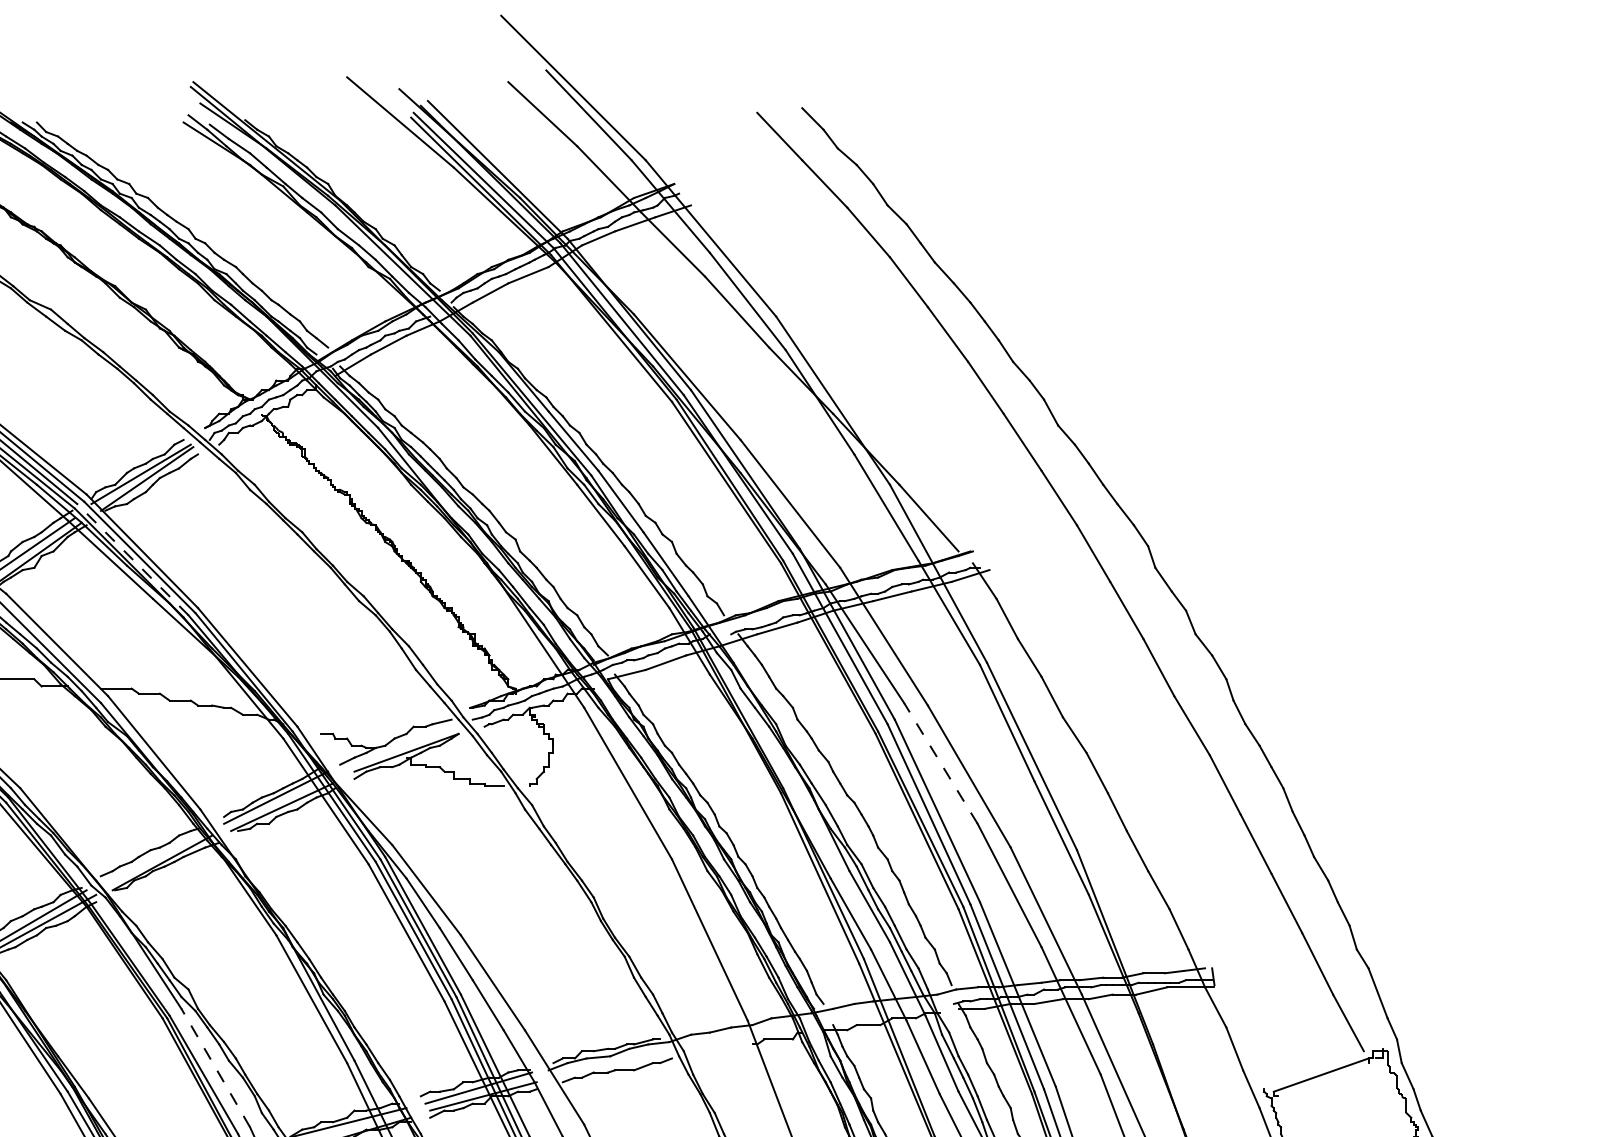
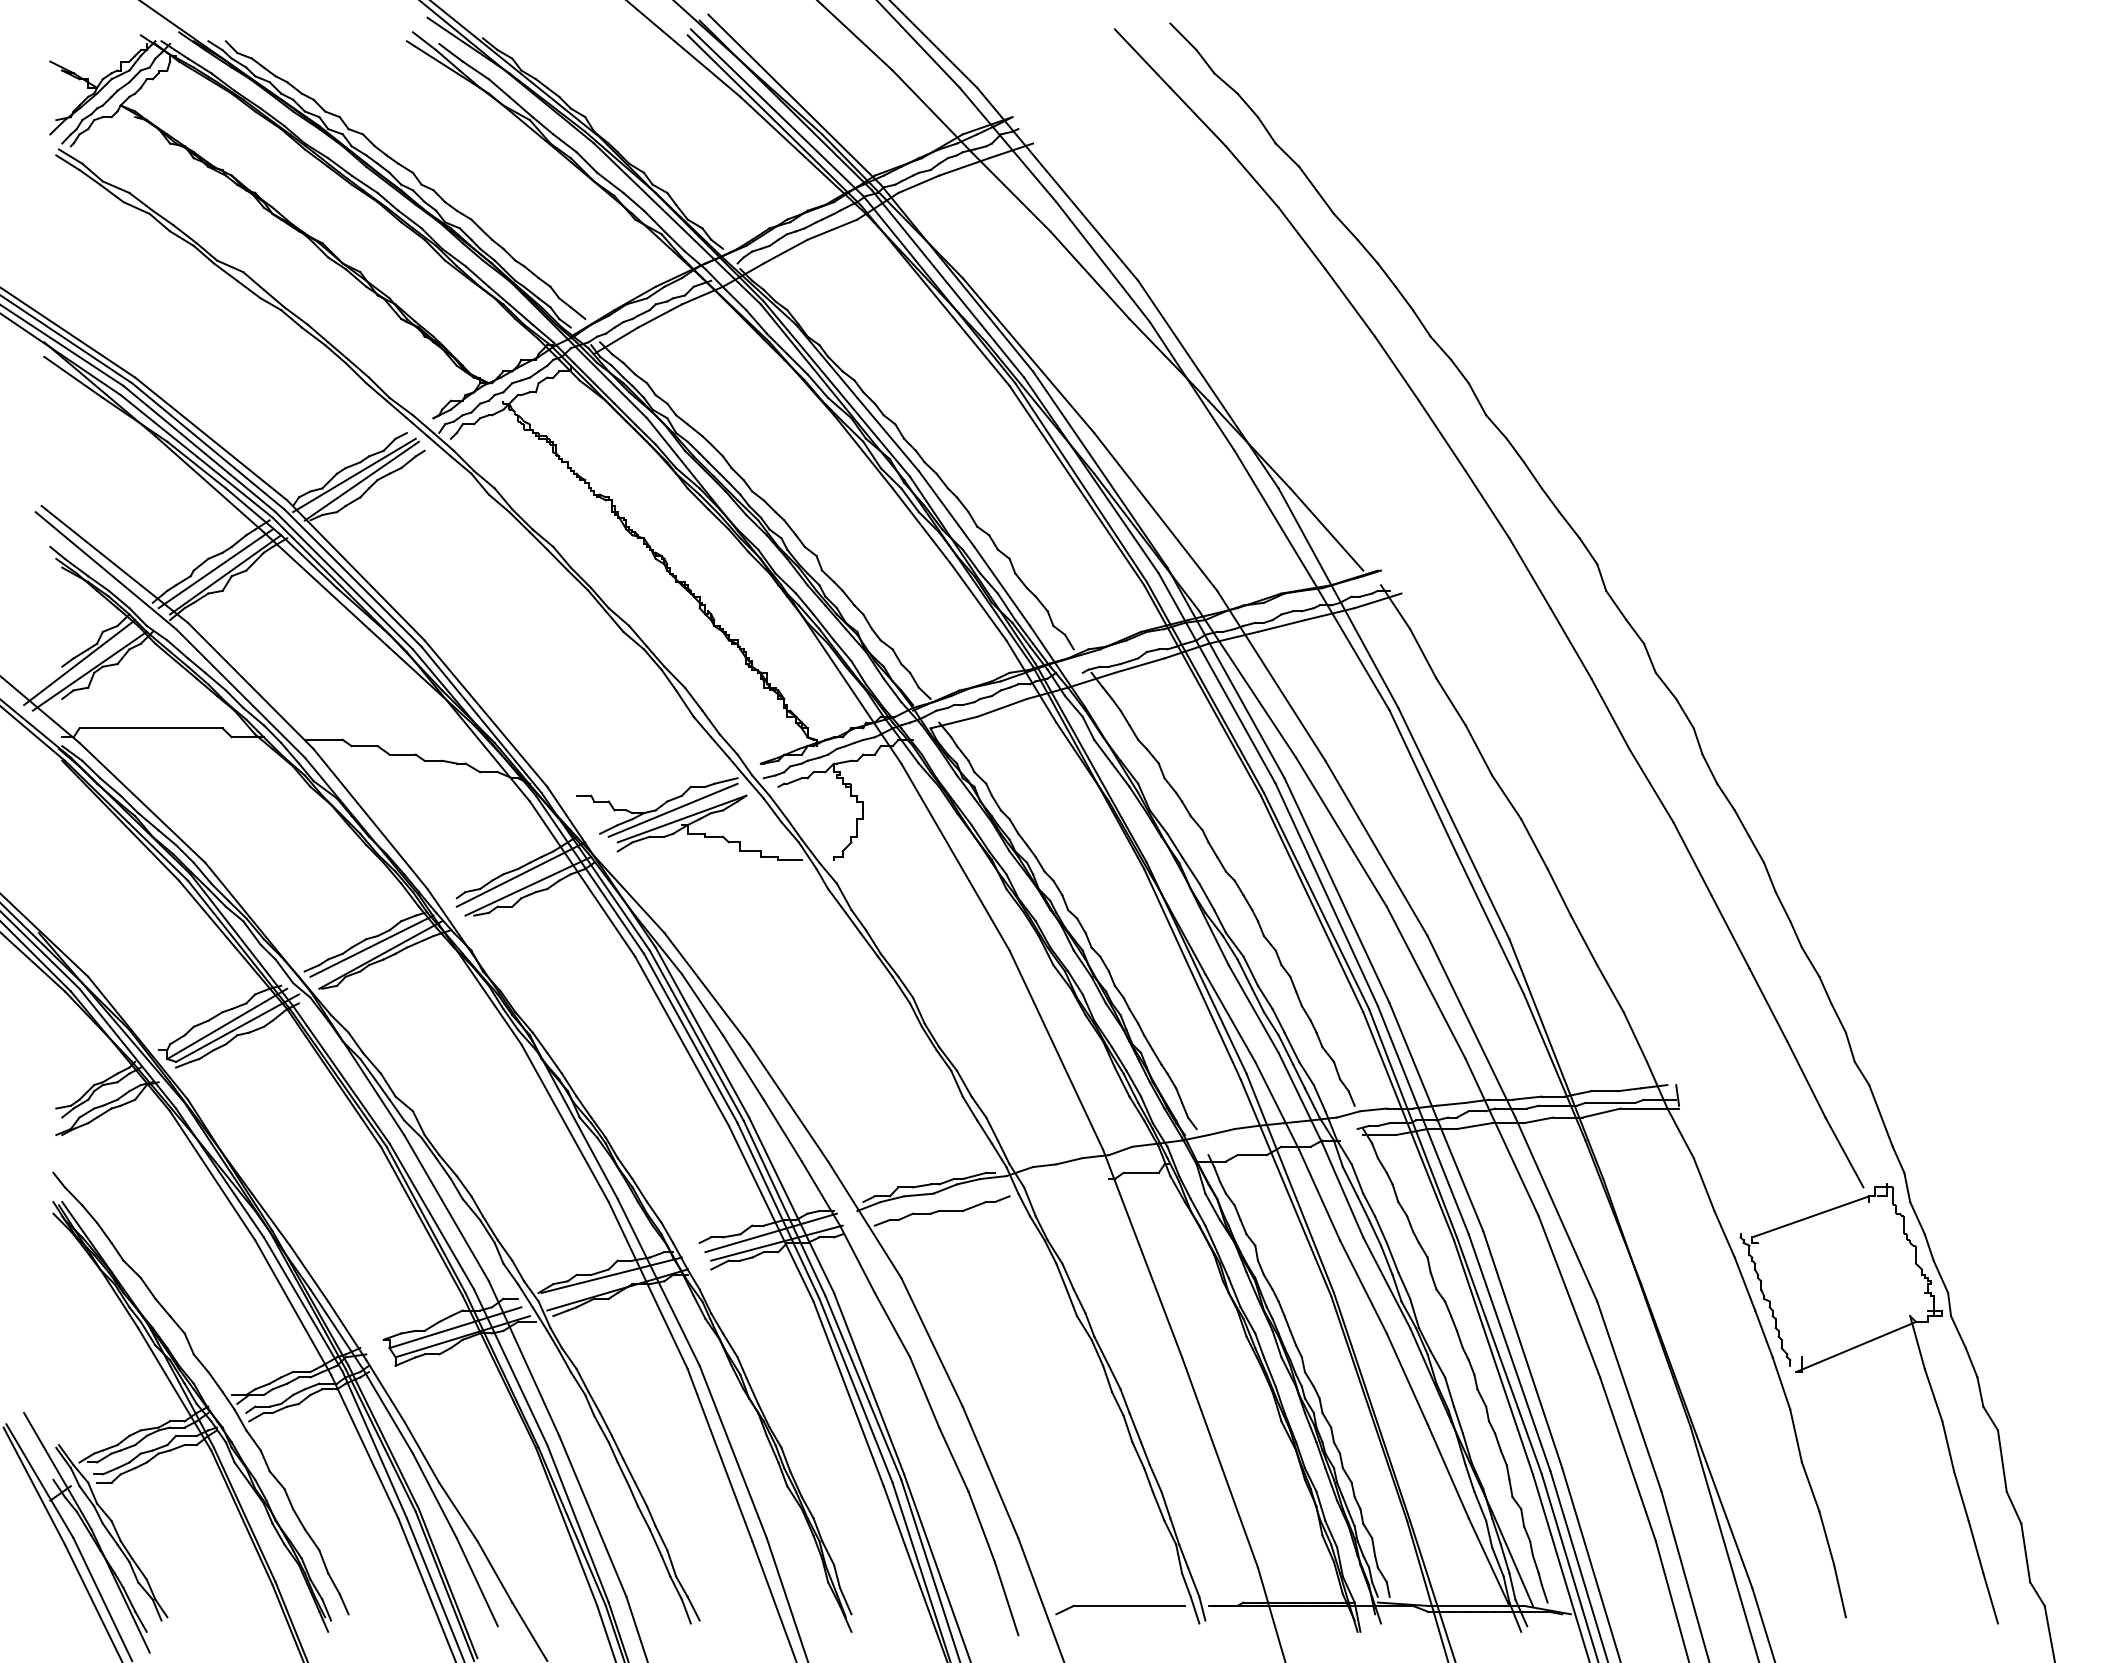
line: (132, 559) -> (343, 580), dashed -> solid
line: (398, 745) -> (672, 809), added
line: (940, 762) -> (1341, 831), dashed -> solid
line: (154, 855) -> (371, 945), added
line: (215, 1067) -> (446, 1207), dashed -> solid

